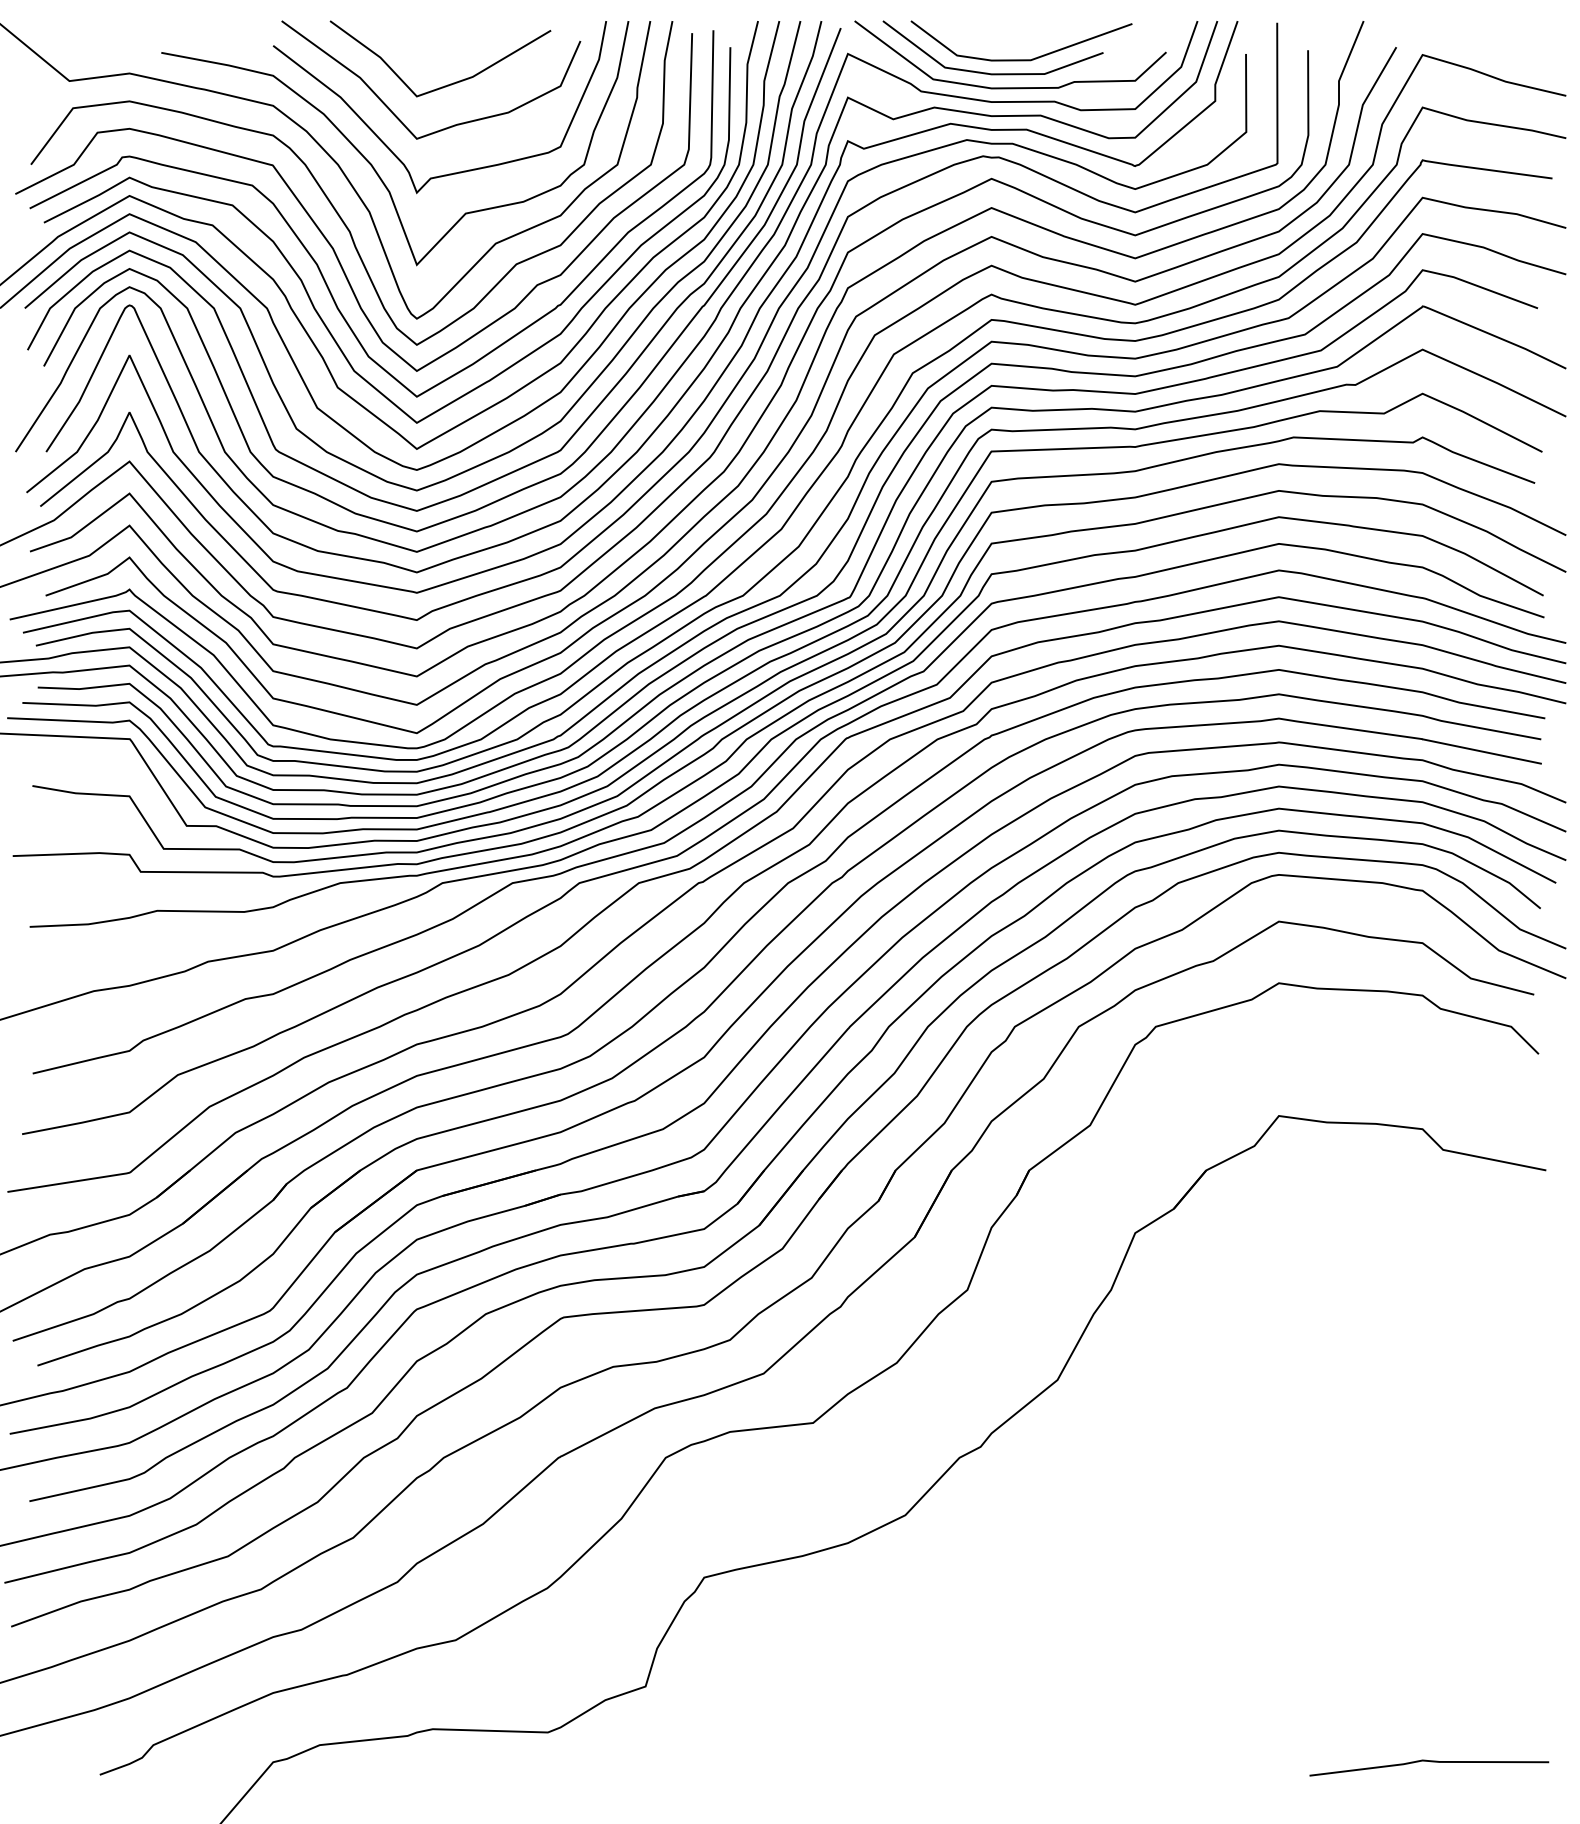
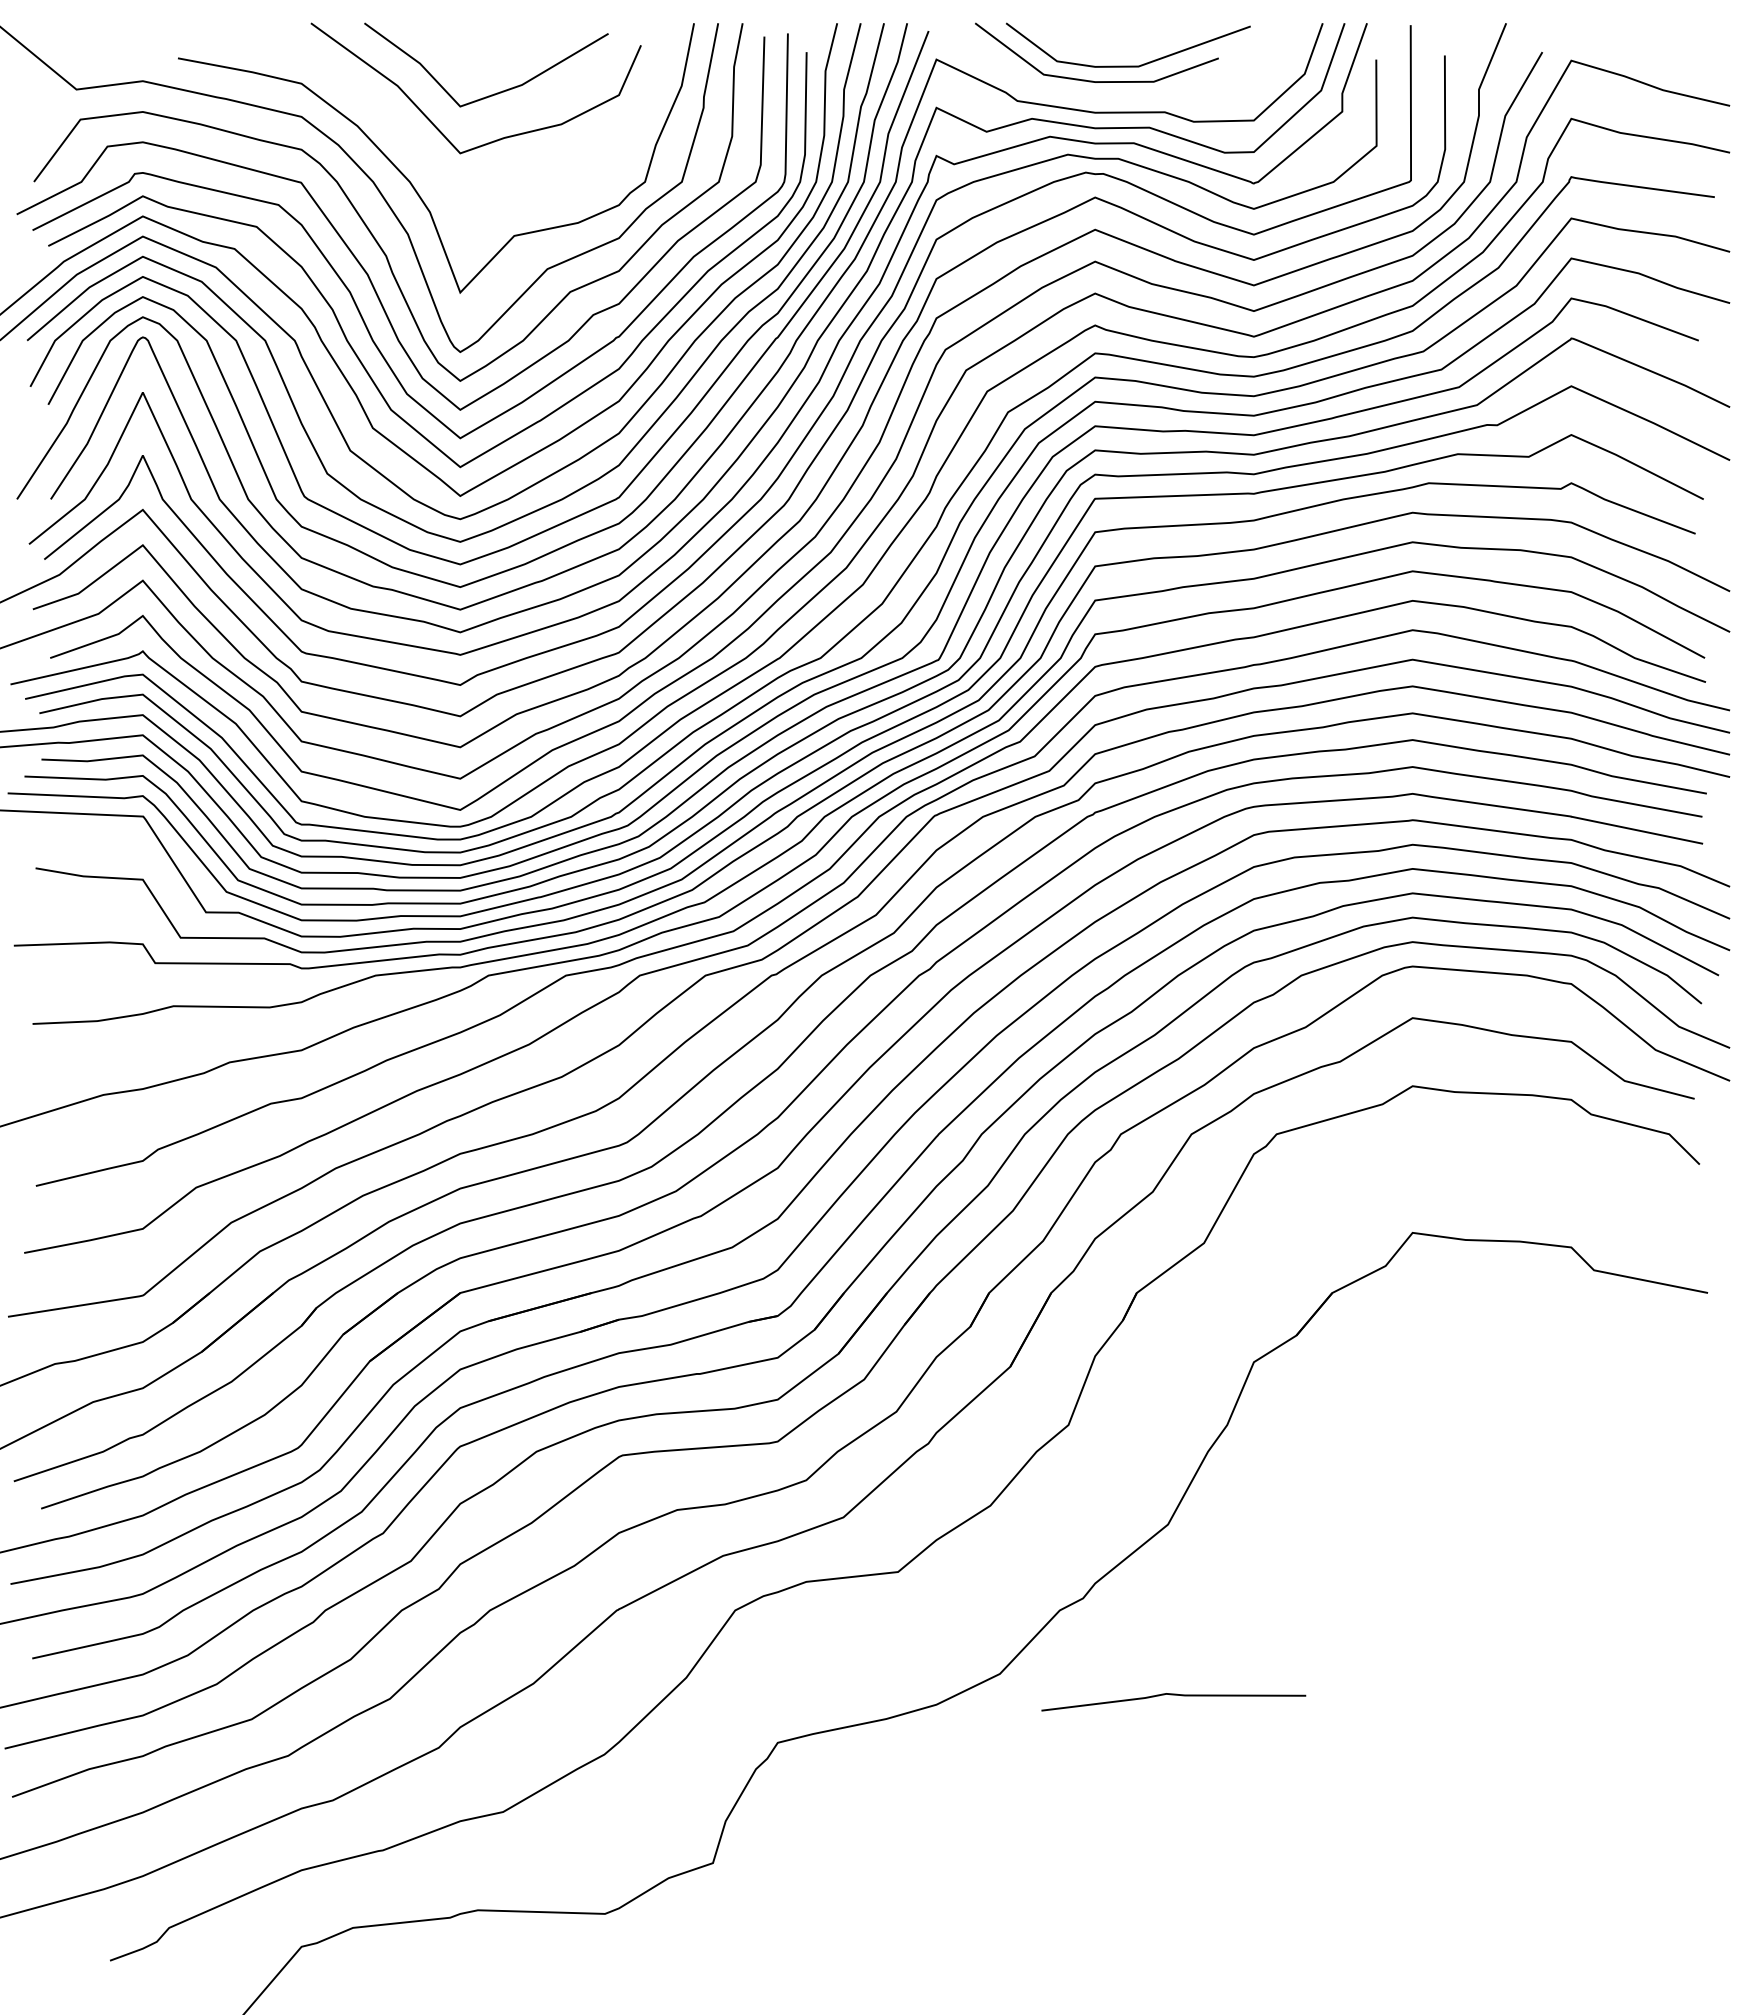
curve: (1009, 87) -> (1115, 96), removed
curve: (388, 147) -> (429, 162), removed
line: (1429, 1761) -> (1173, 1695), moved

